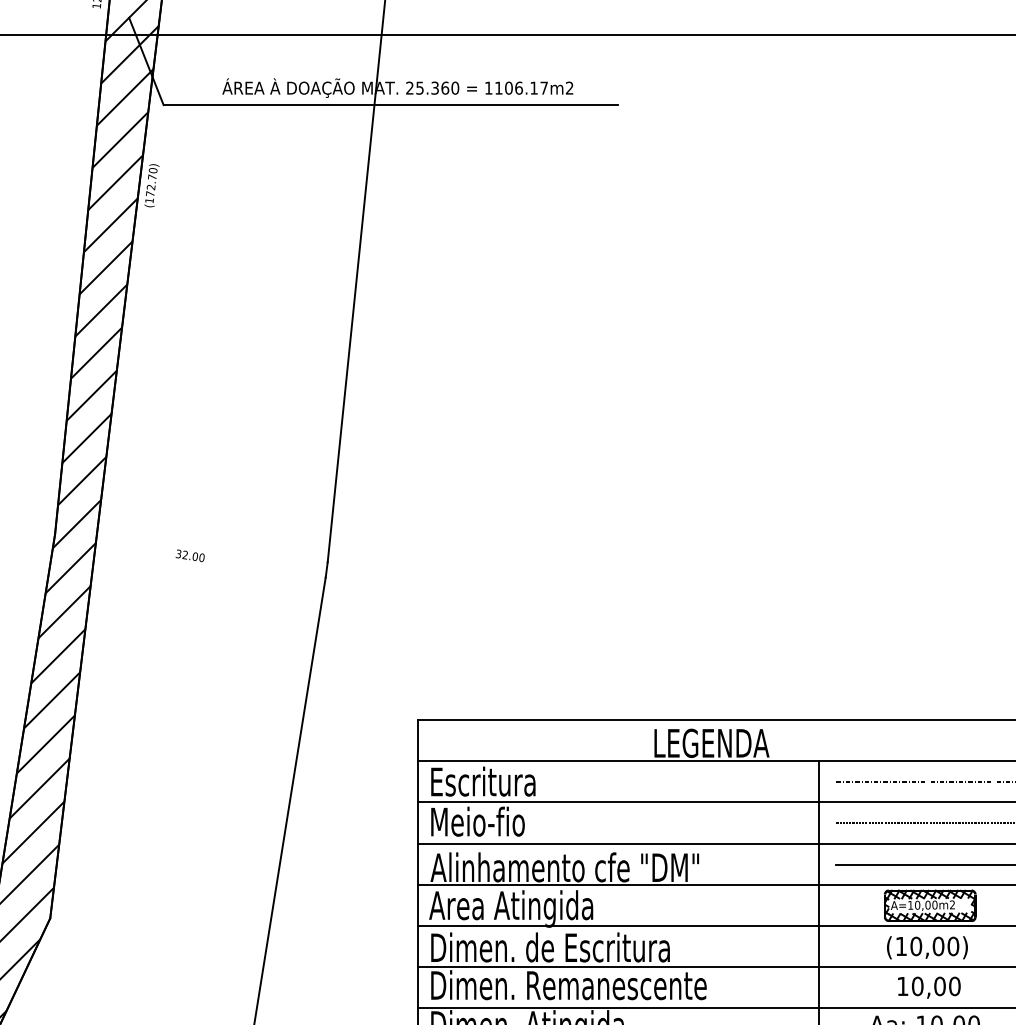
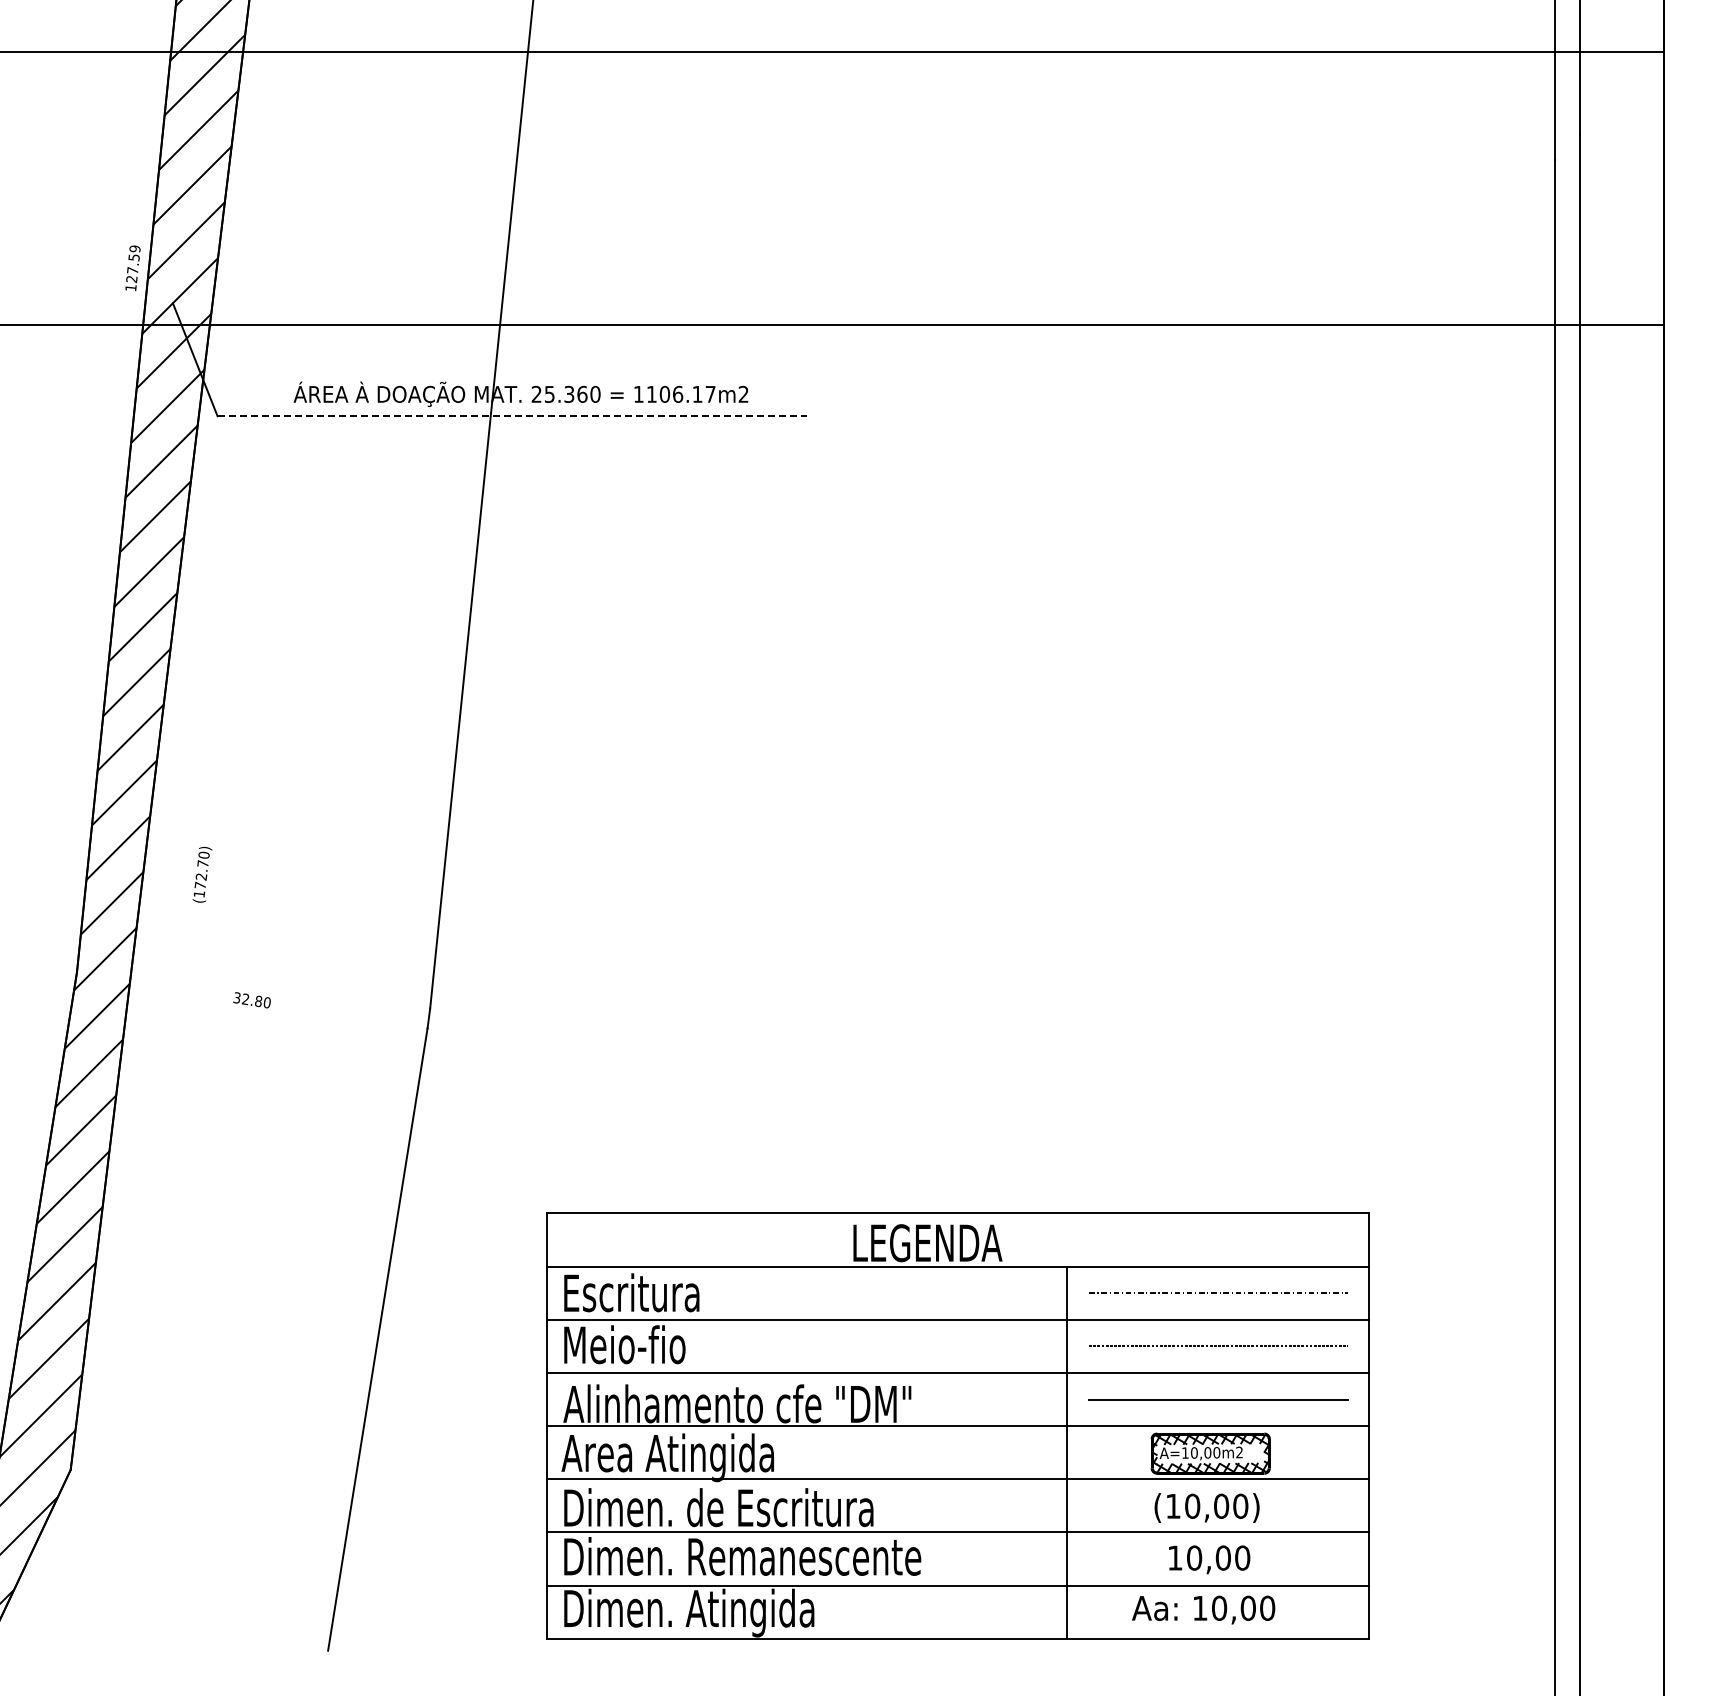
line: (391, 105) -> (512, 416), solid -> dashed
text: (151, 185) -> (202, 874), moved
text: (195, 556) -> (258, 1000), 32.00 -> 32.80

